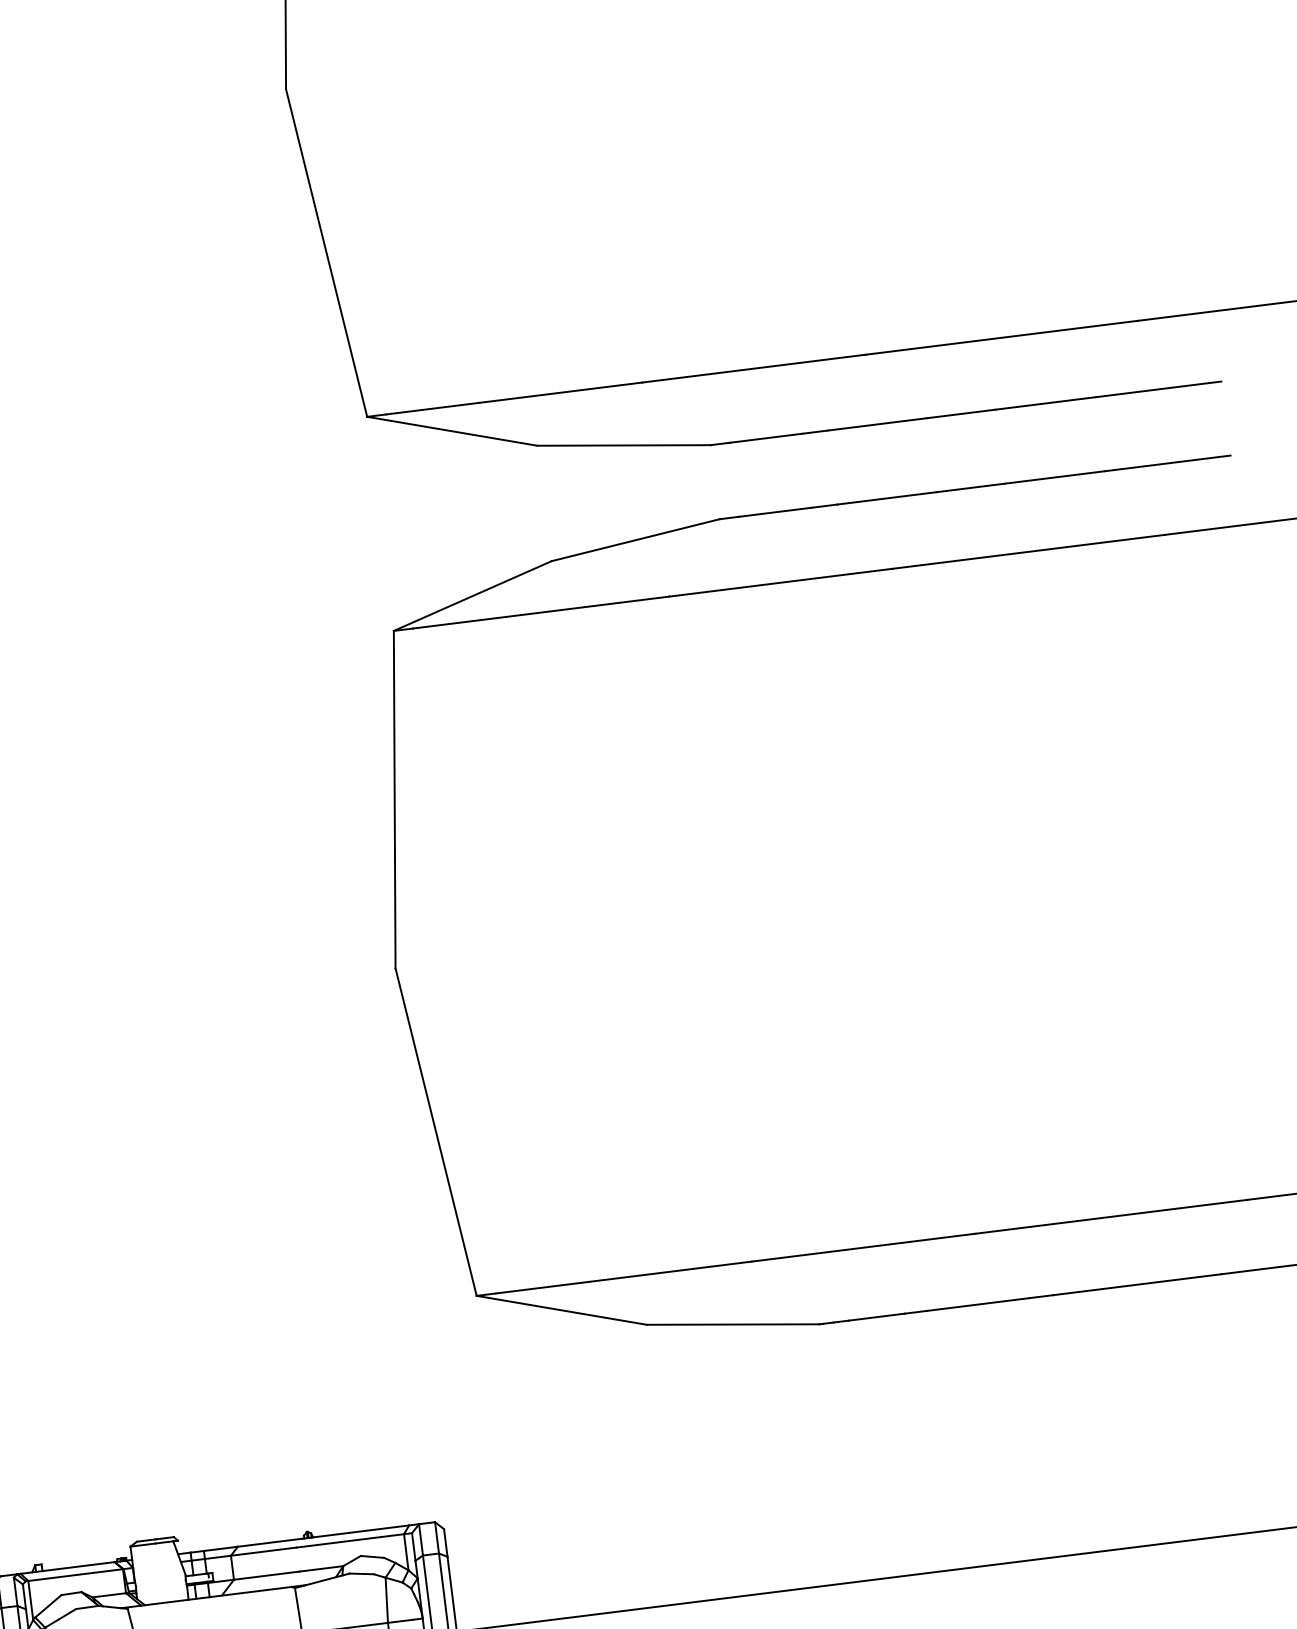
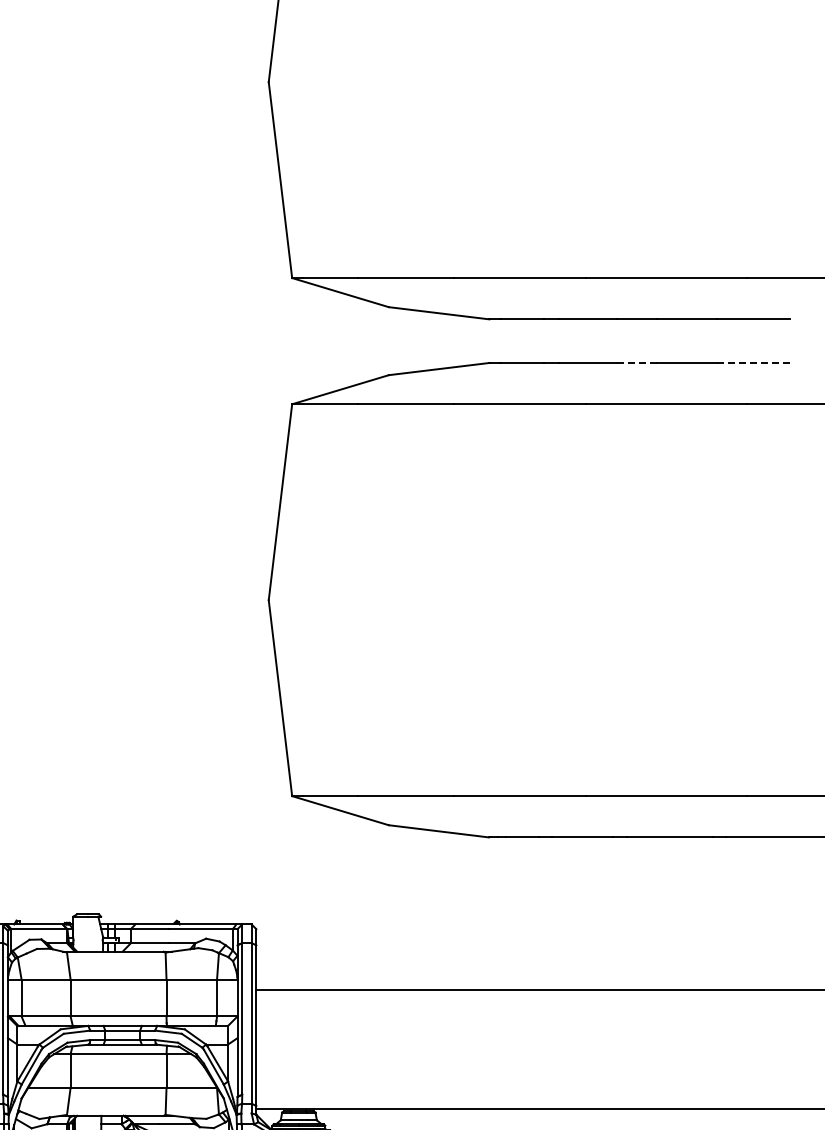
line: (1167, 462) -> (753, 362), solid -> dashed
line: (969, 487) -> (636, 362), solid -> dashed

